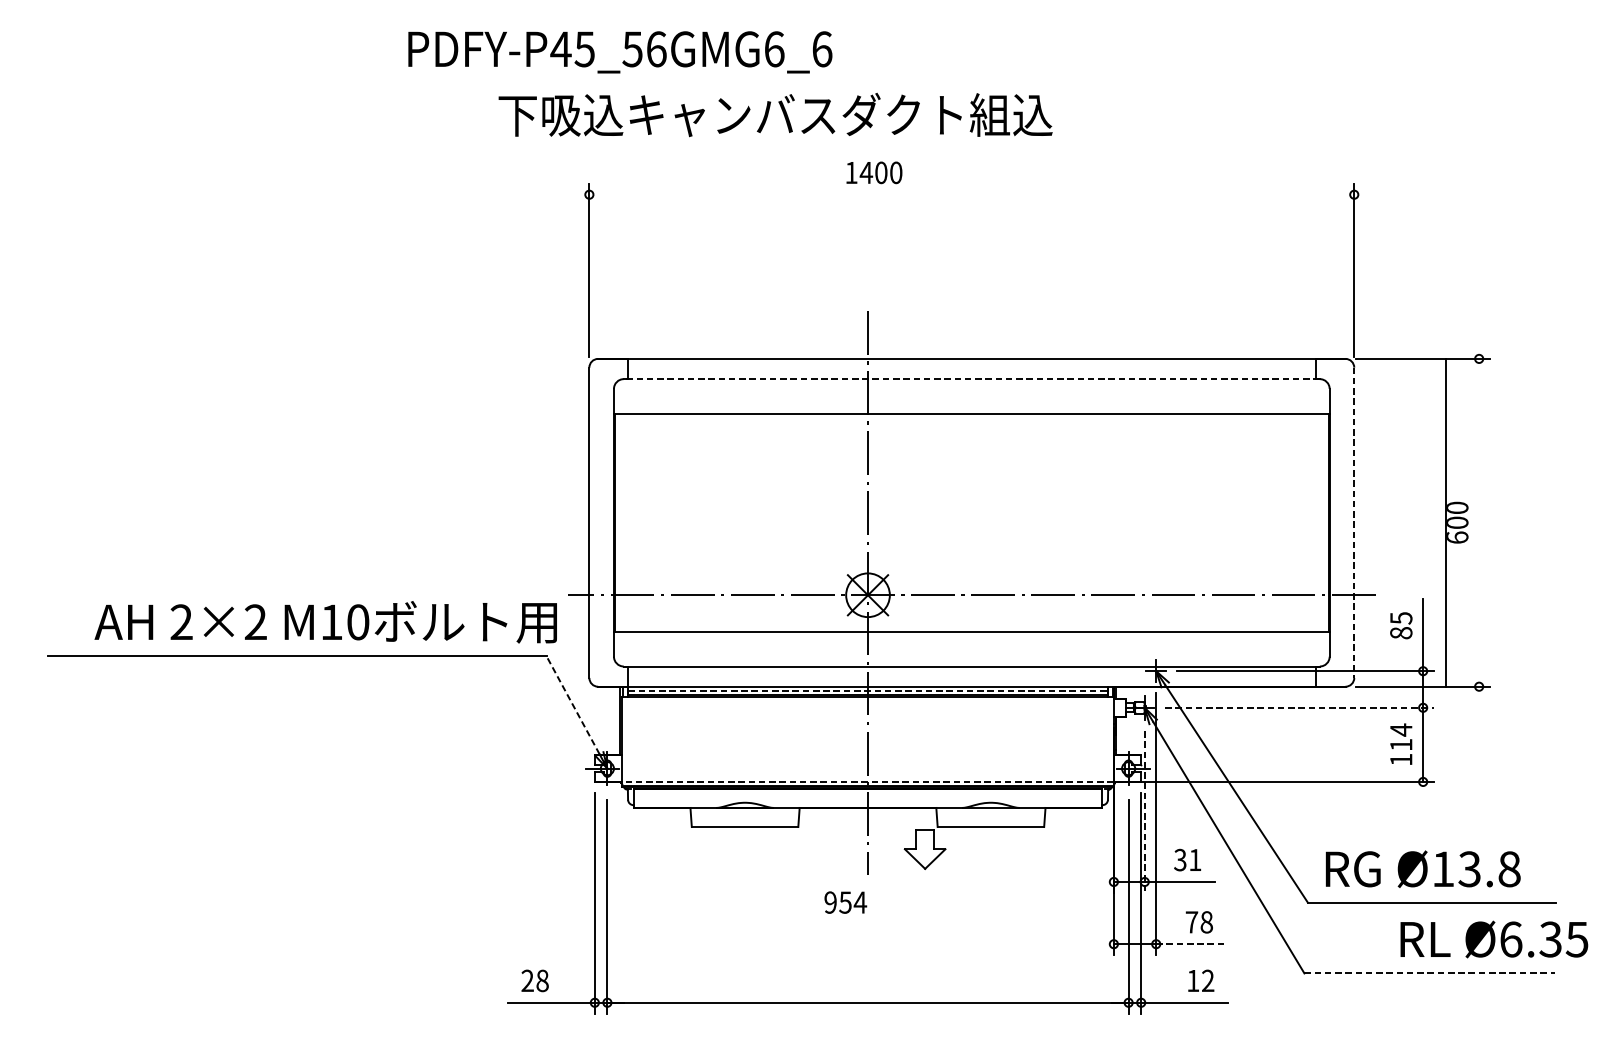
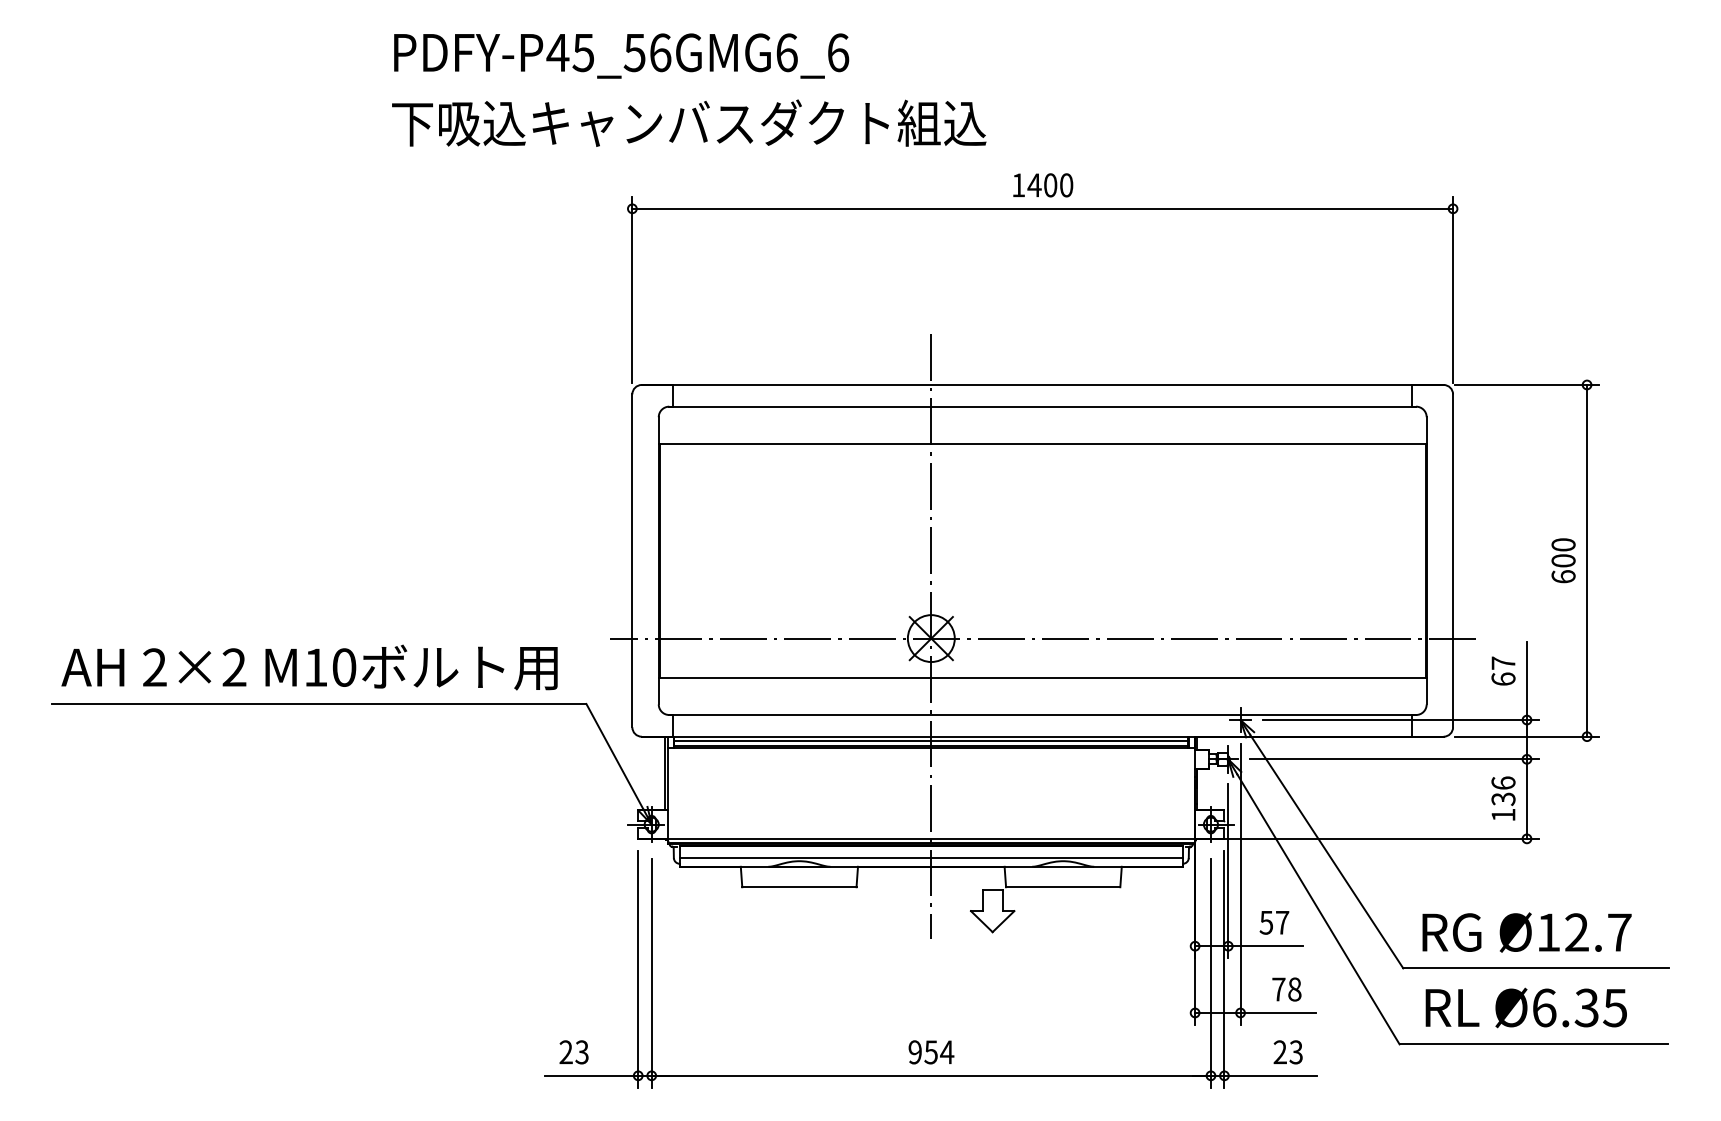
text: (620, 51) -> (621, 55), moved
text: (775, 114) -> (689, 122), moved
text: (874, 172) -> (1043, 185), moved
line: (971, 194) -> (1042, 208), added
line: (971, 378) -> (1042, 406), dashed -> solid
line: (1446, 522) -> (1587, 560), moved
line: (1354, 523) -> (1453, 561), dashed -> solid
text: (325, 622) -> (309, 667), moved
text: (1401, 625) -> (1503, 670), 85 -> 67
line: (868, 691) -> (931, 741), dashed -> solid
line: (572, 705) -> (614, 756), dashed -> solid
line: (1299, 707) -> (1394, 759), dashed -> solid
text: (1401, 737) -> (1503, 791), 114 -> 136
line: (868, 781) -> (931, 838), dashed -> solid
line: (867, 800) -> (930, 858), added
line: (1144, 812) -> (1228, 871), dashed -> solid
text: (1187, 859) -> (1274, 922), 31 -> 57
text: (1488, 869) -> (1597, 932), Ø13.8 -> Ø12.7
text: (845, 902) -> (931, 1052), moved
text: (1493, 939) -> (1525, 1007), moved
line: (1191, 943) -> (1278, 1012), dashed -> solid
line: (1430, 973) -> (1534, 1044), dashed -> solid
text: (541, 981) -> (581, 1052), 28 -> 23
text: (1199, 981) -> (1287, 1052), 12 -> 23

